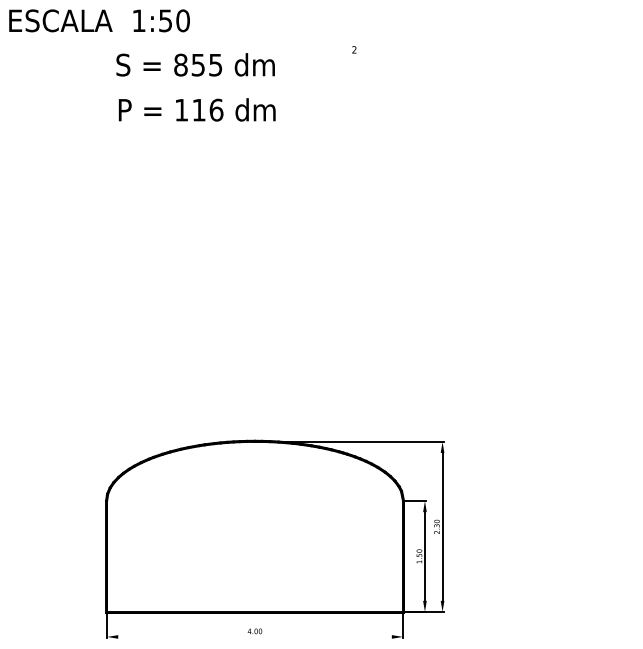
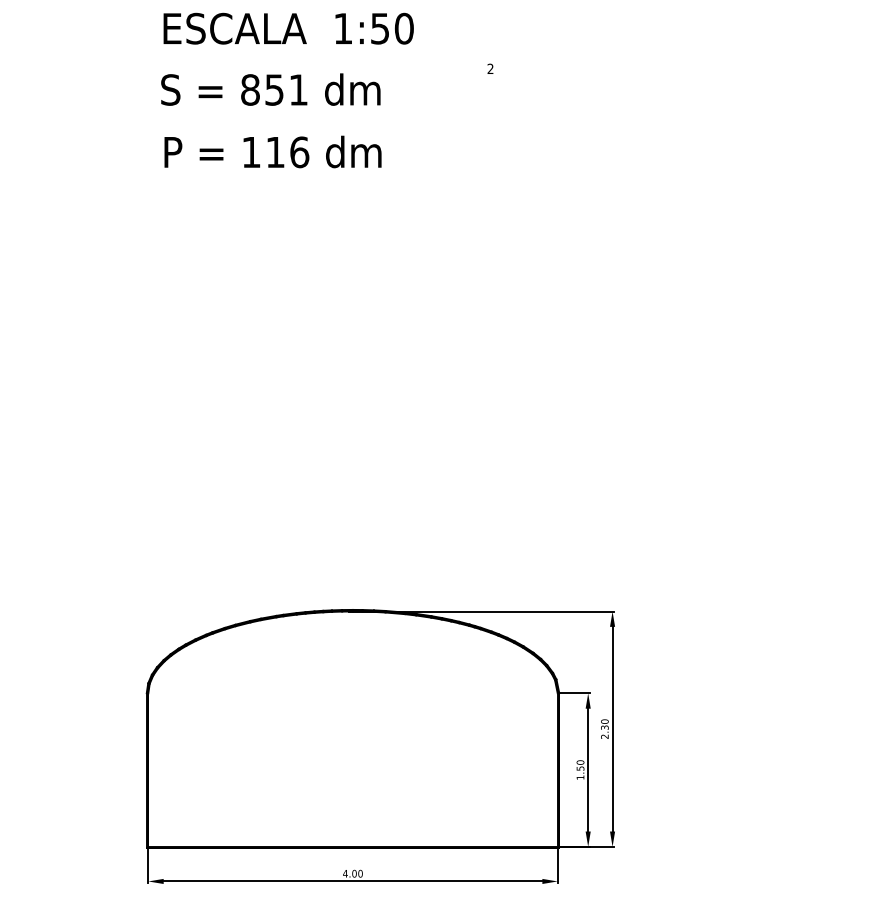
text: (99, 20) -> (288, 28), moved
text: (215, 65) -> (298, 90), 855 -> 851
line: (254, 636) -> (352, 880), added

